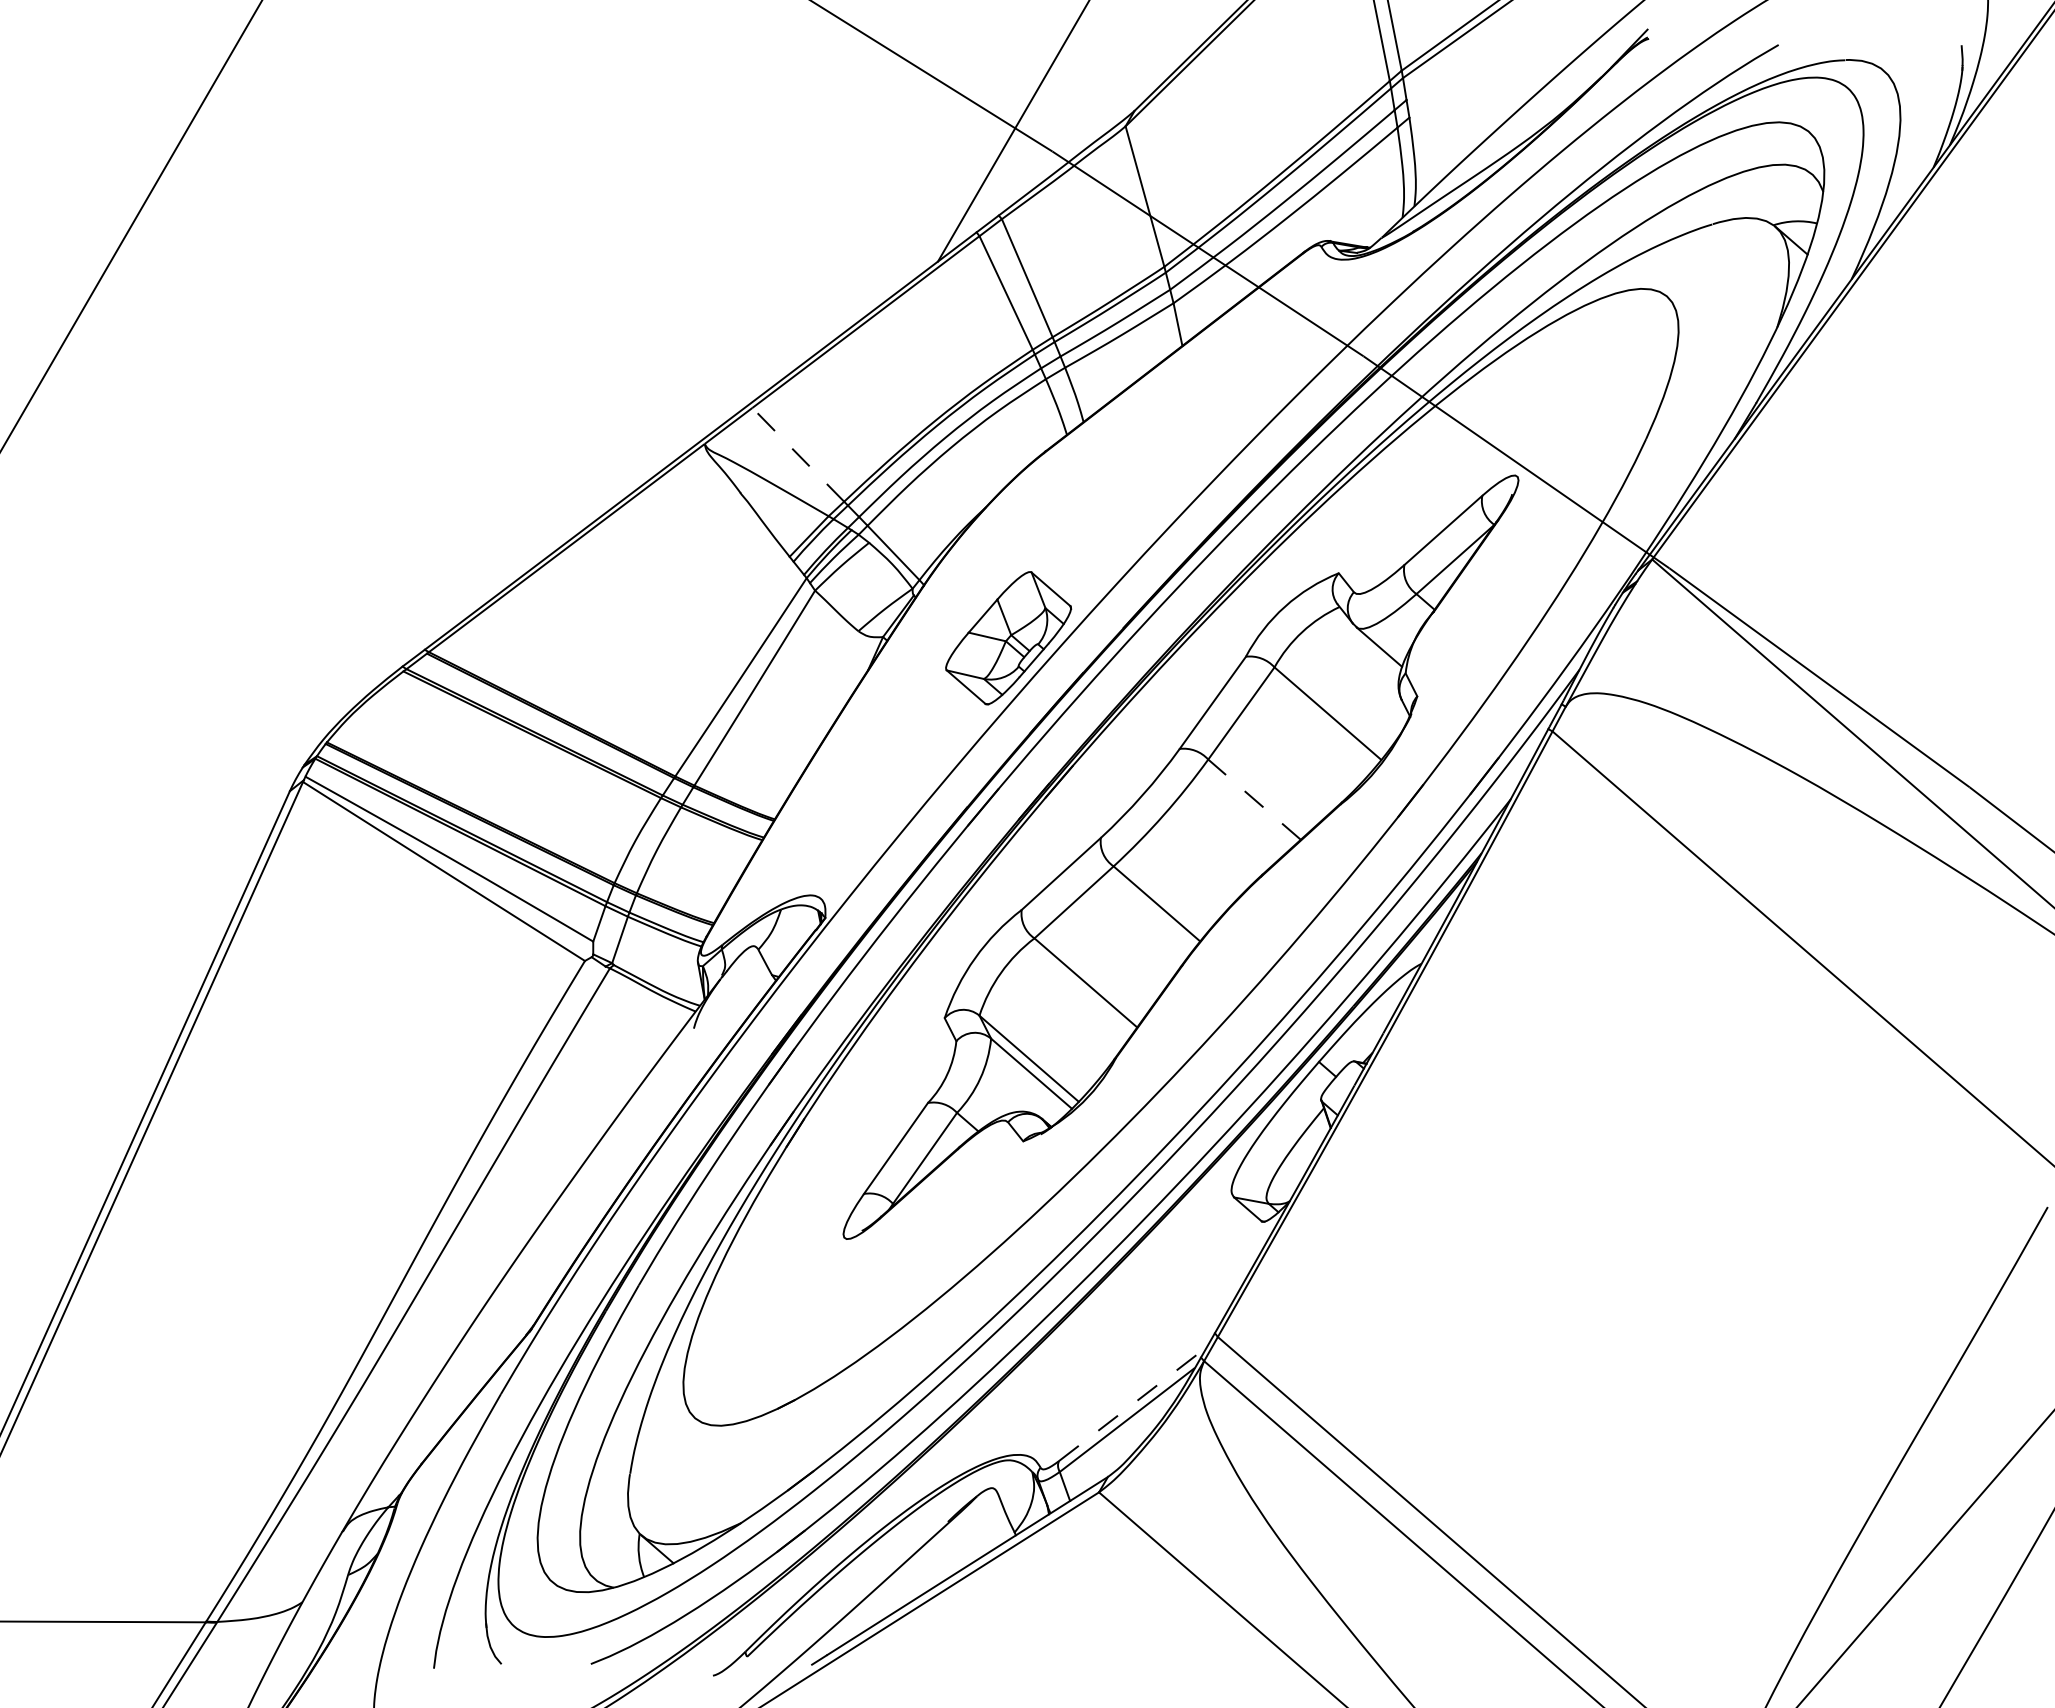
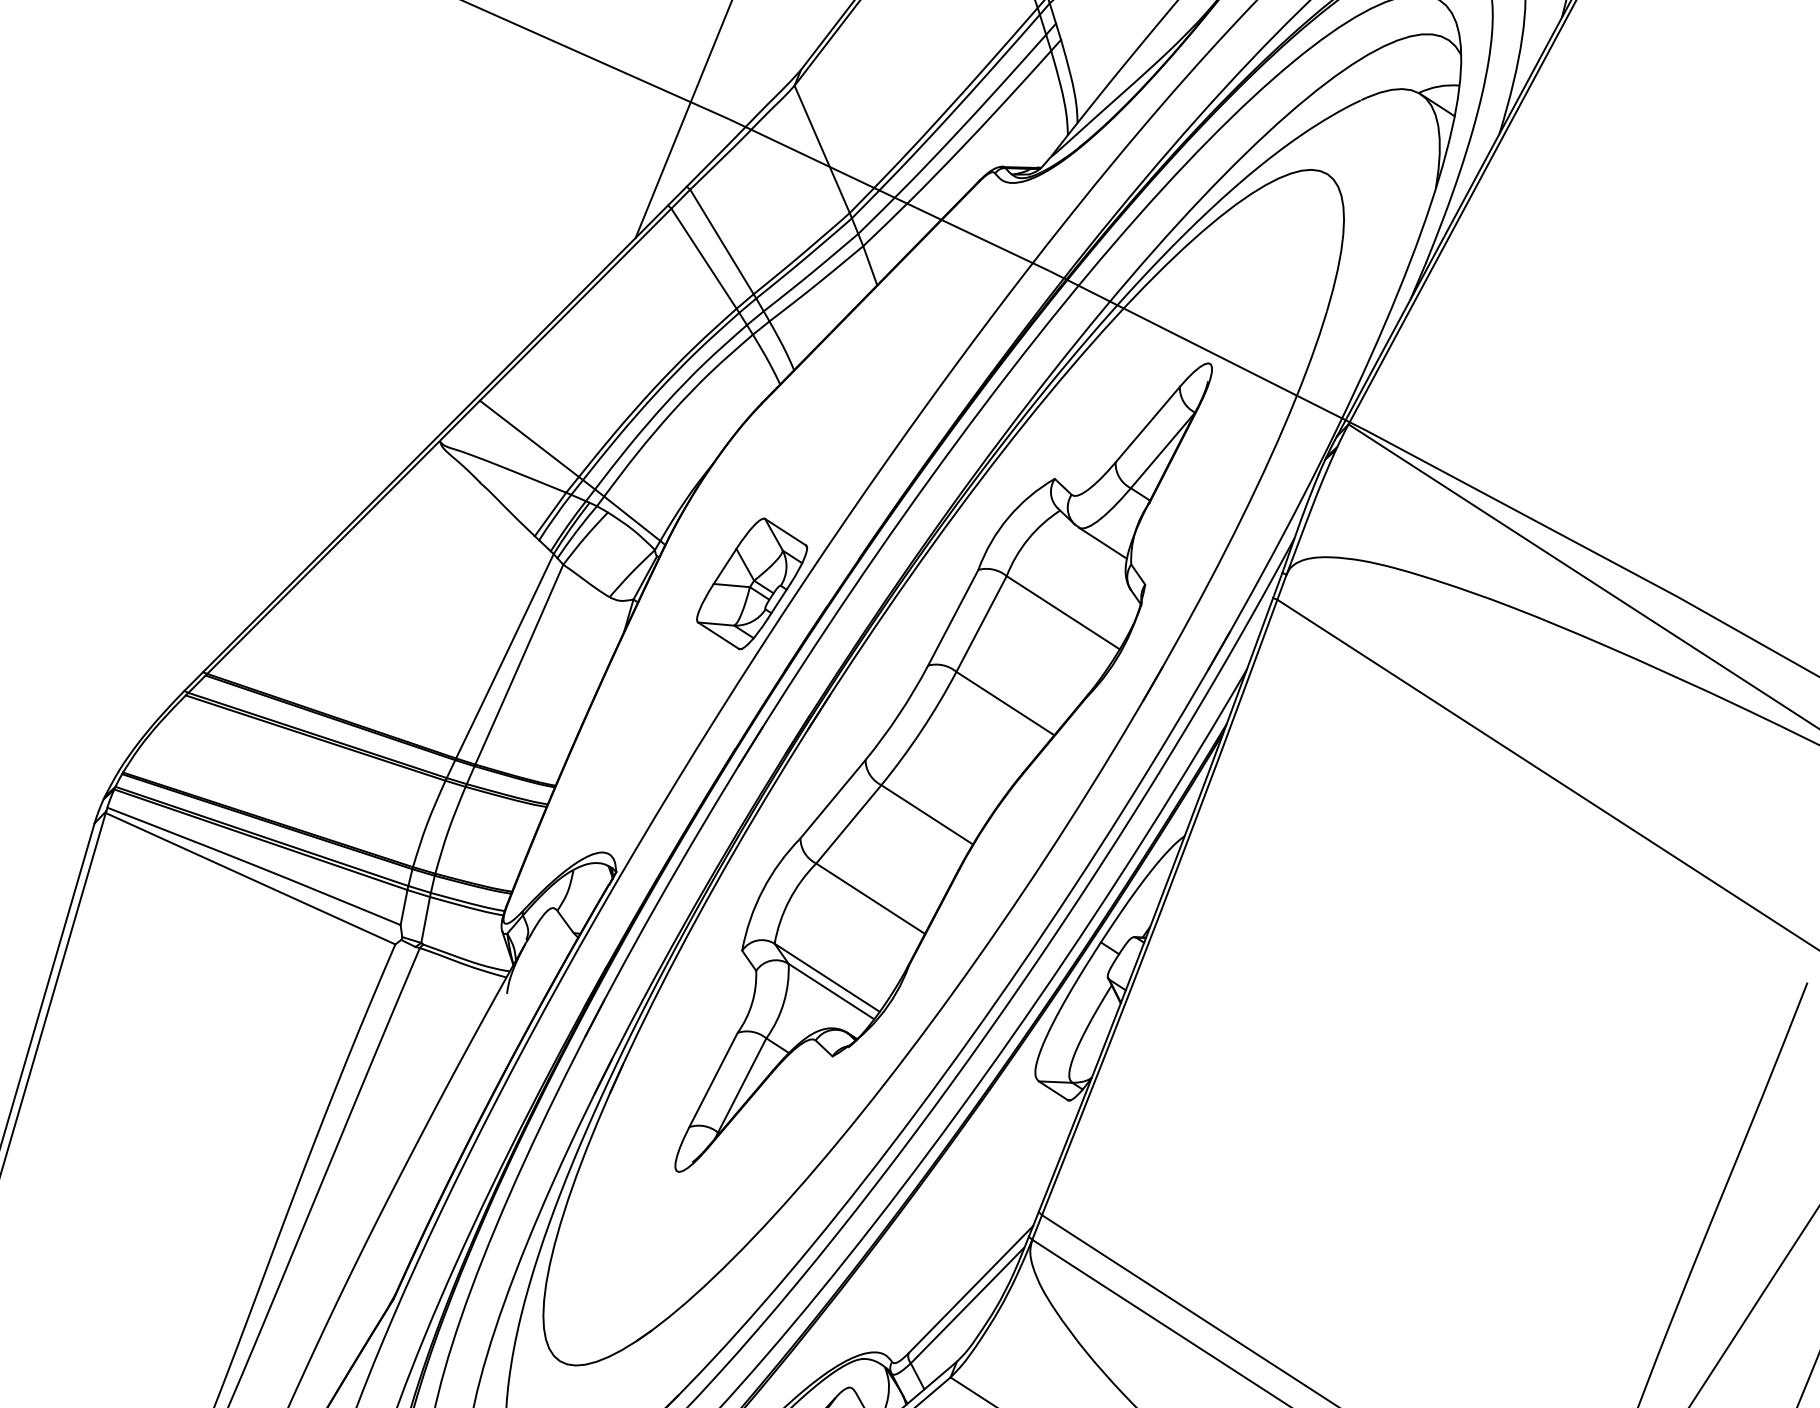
line: (798, 454) -> (529, 438), dashed -> solid
line: (1254, 799) -> (1005, 703), dashed -> solid
line: (1133, 1403) -> (971, 1289), dashed -> solid

